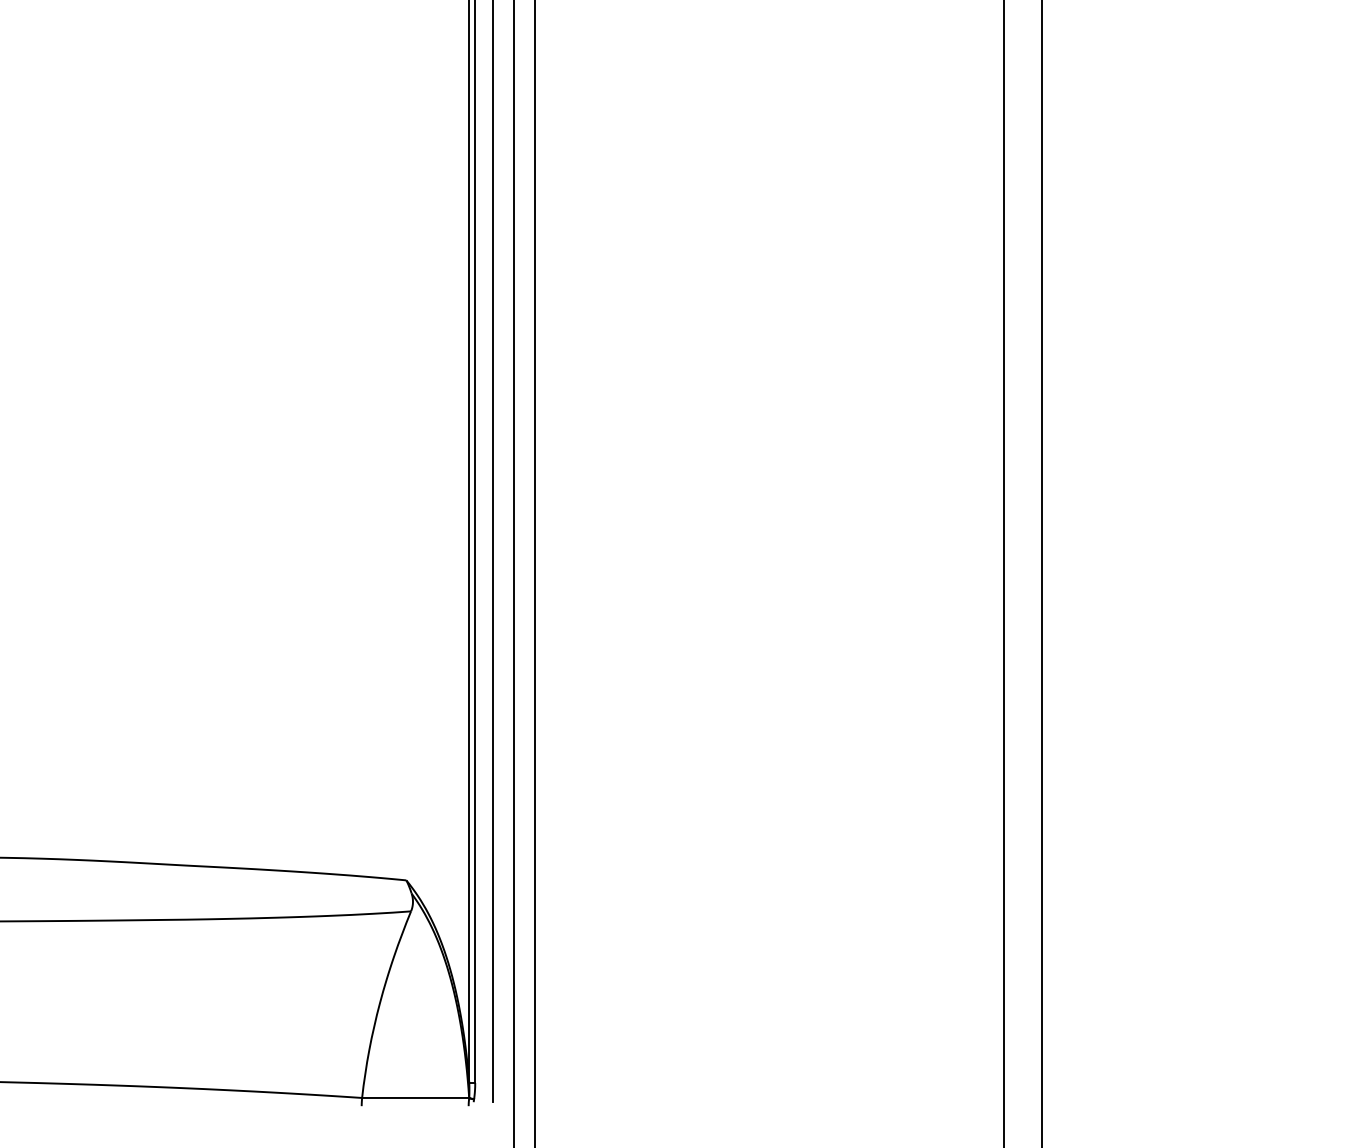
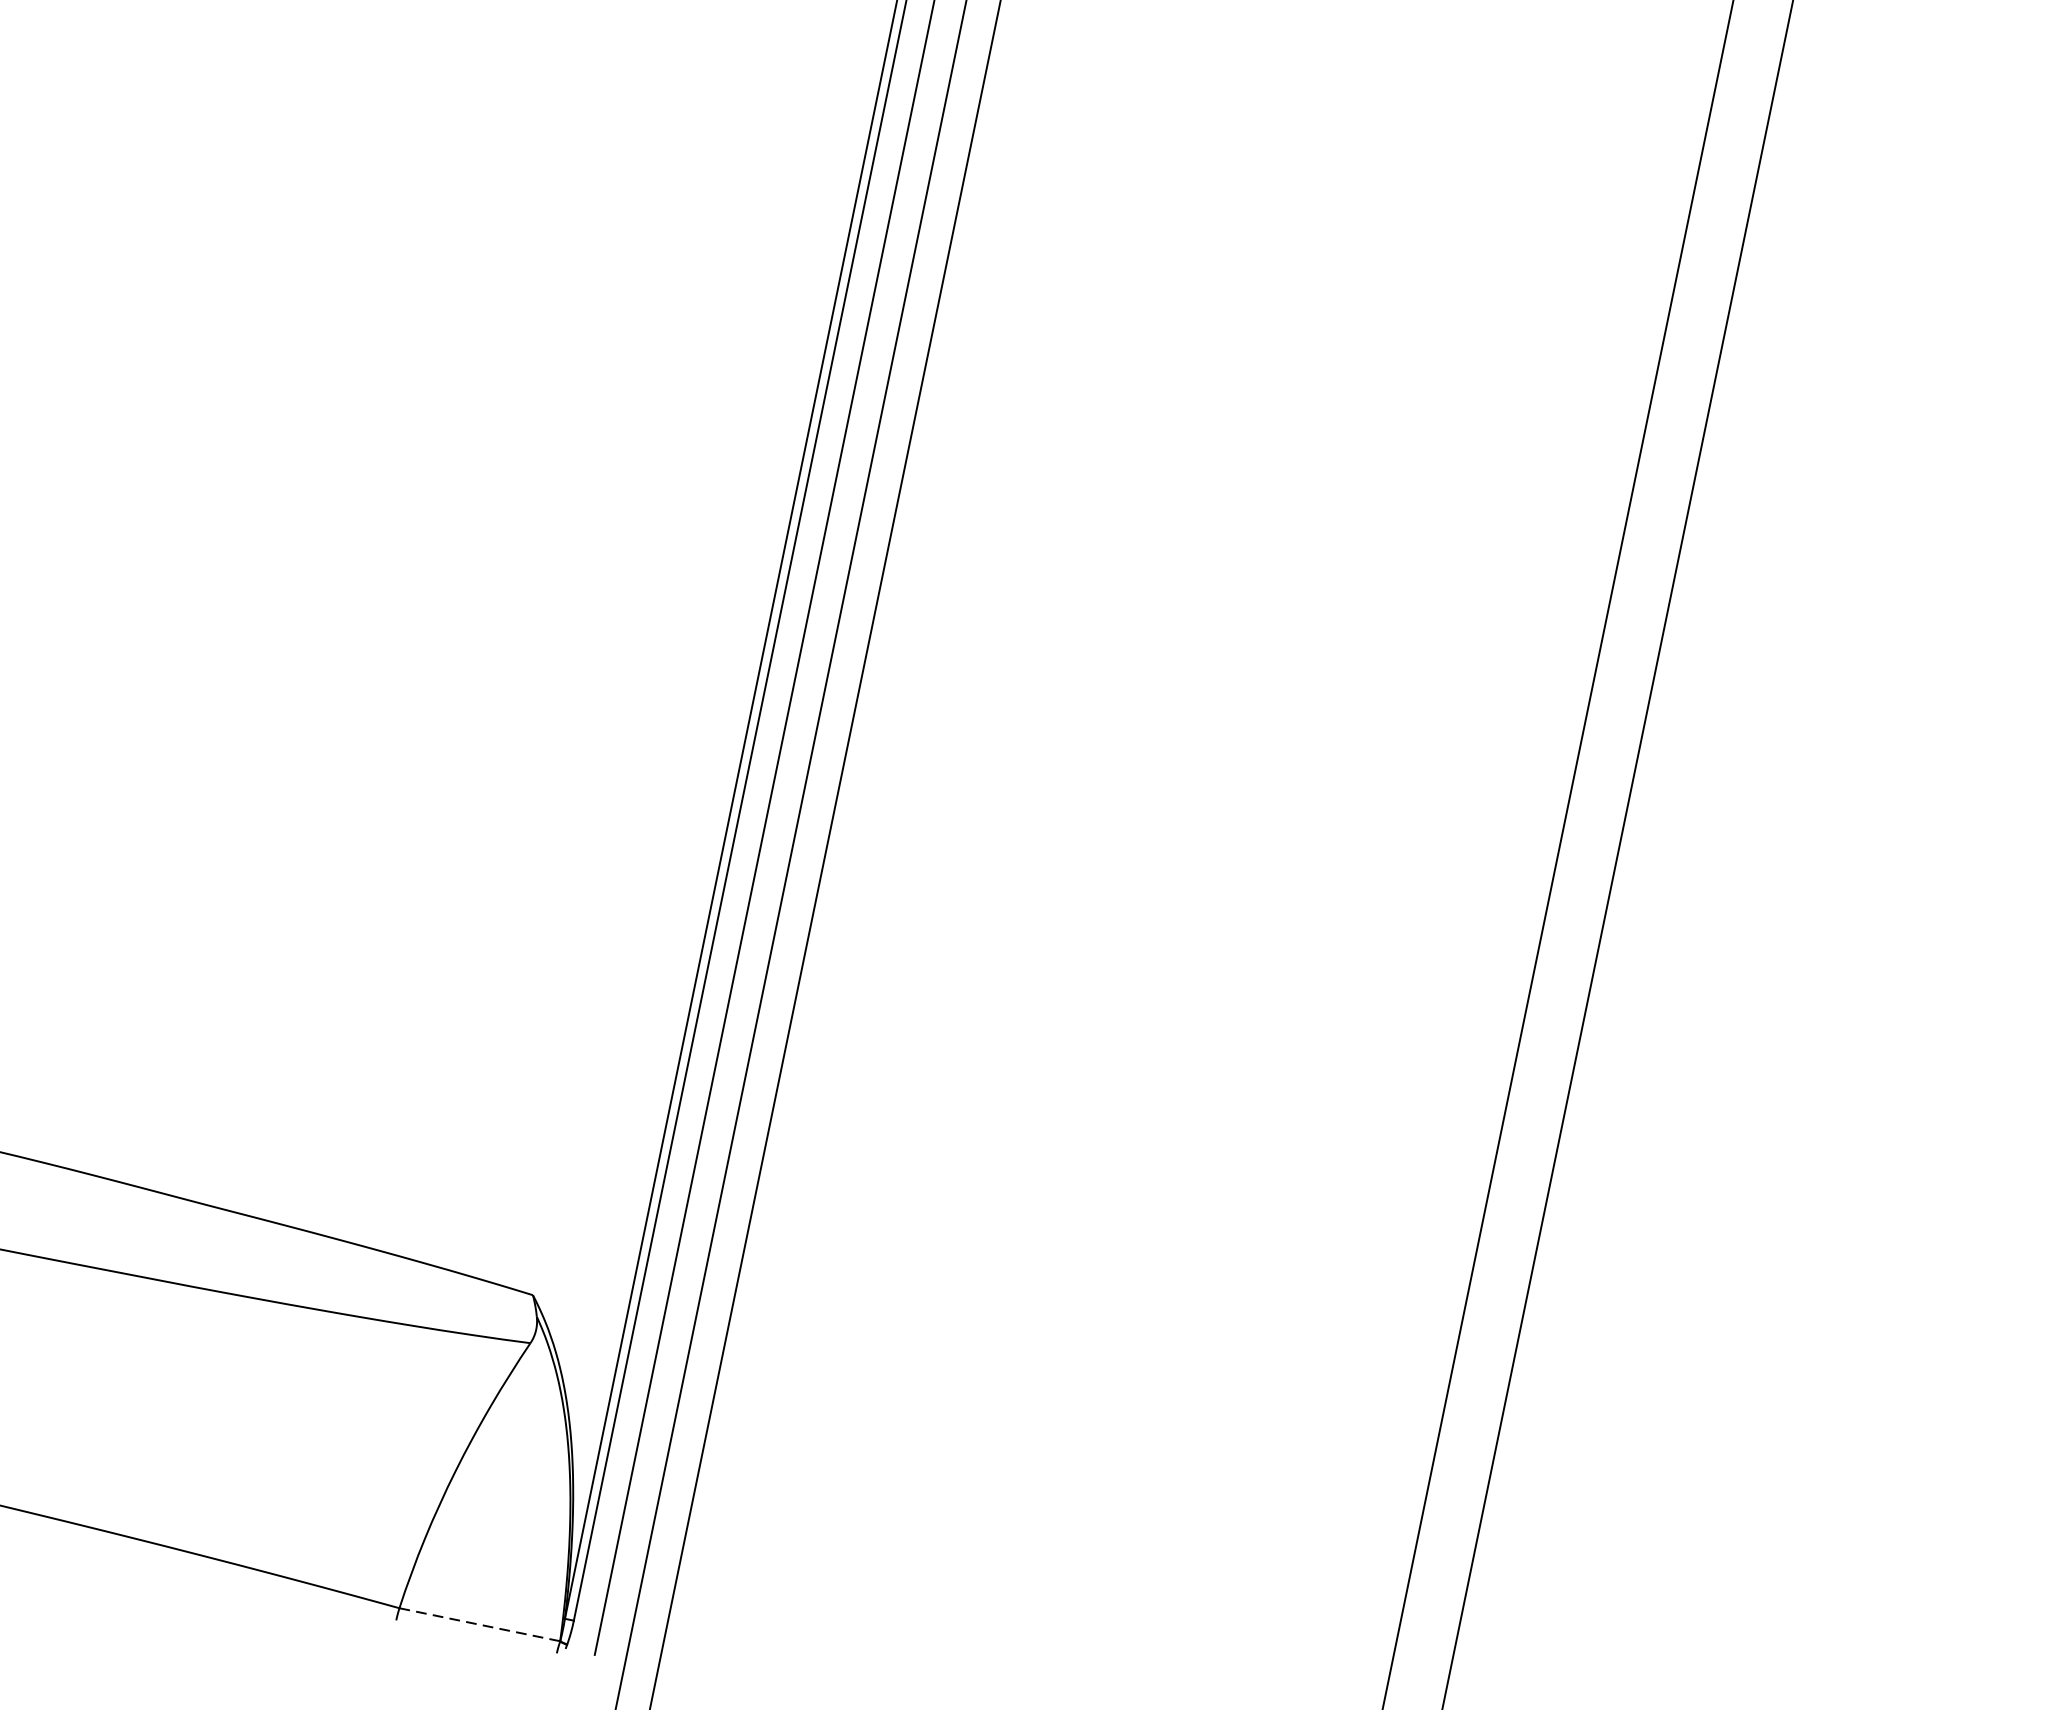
line: (415, 1097) -> (479, 1623), solid -> dashed

